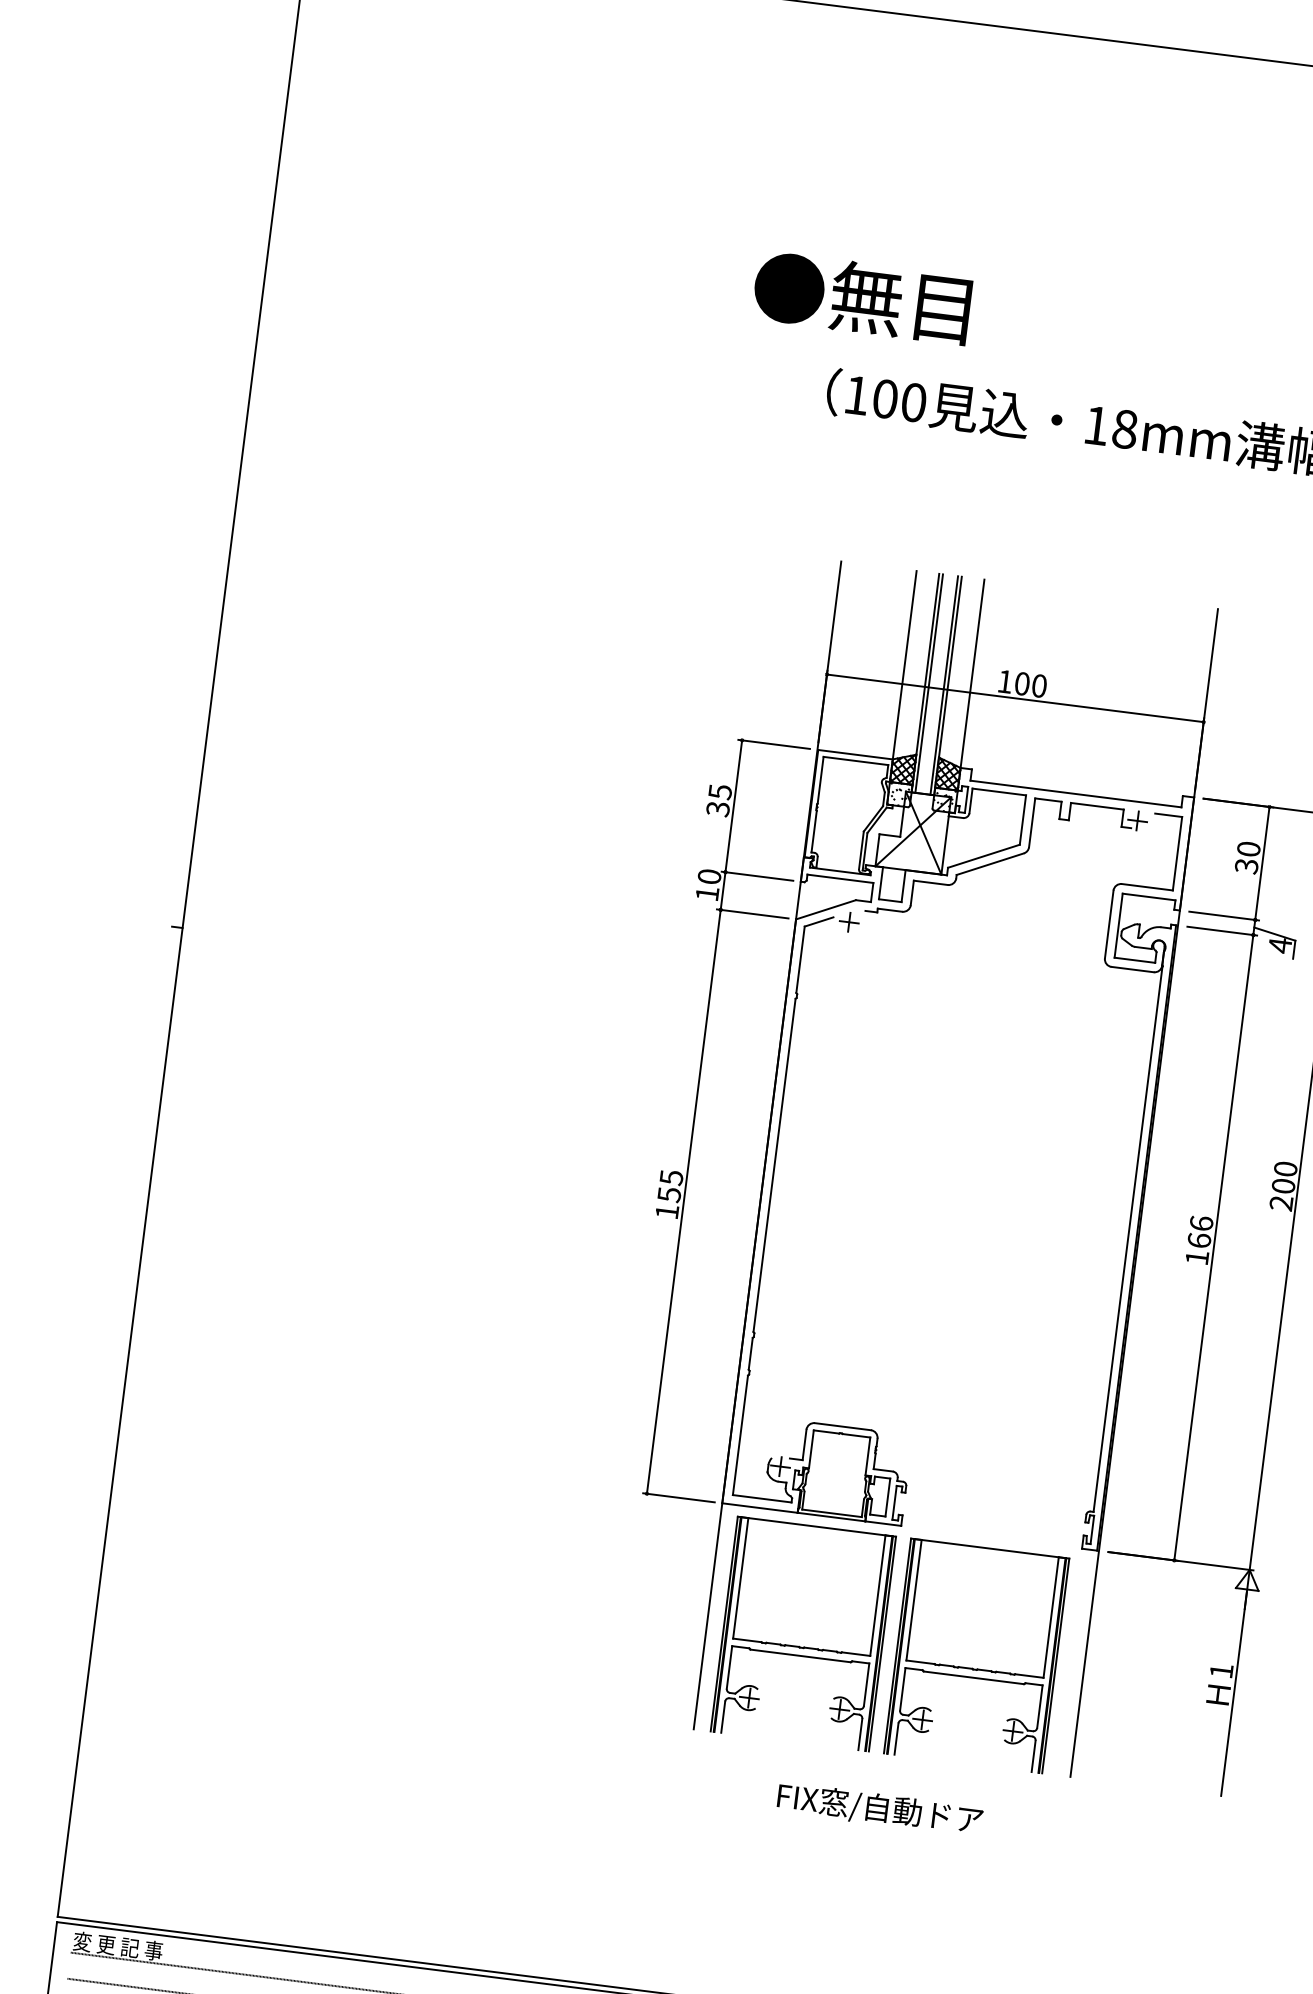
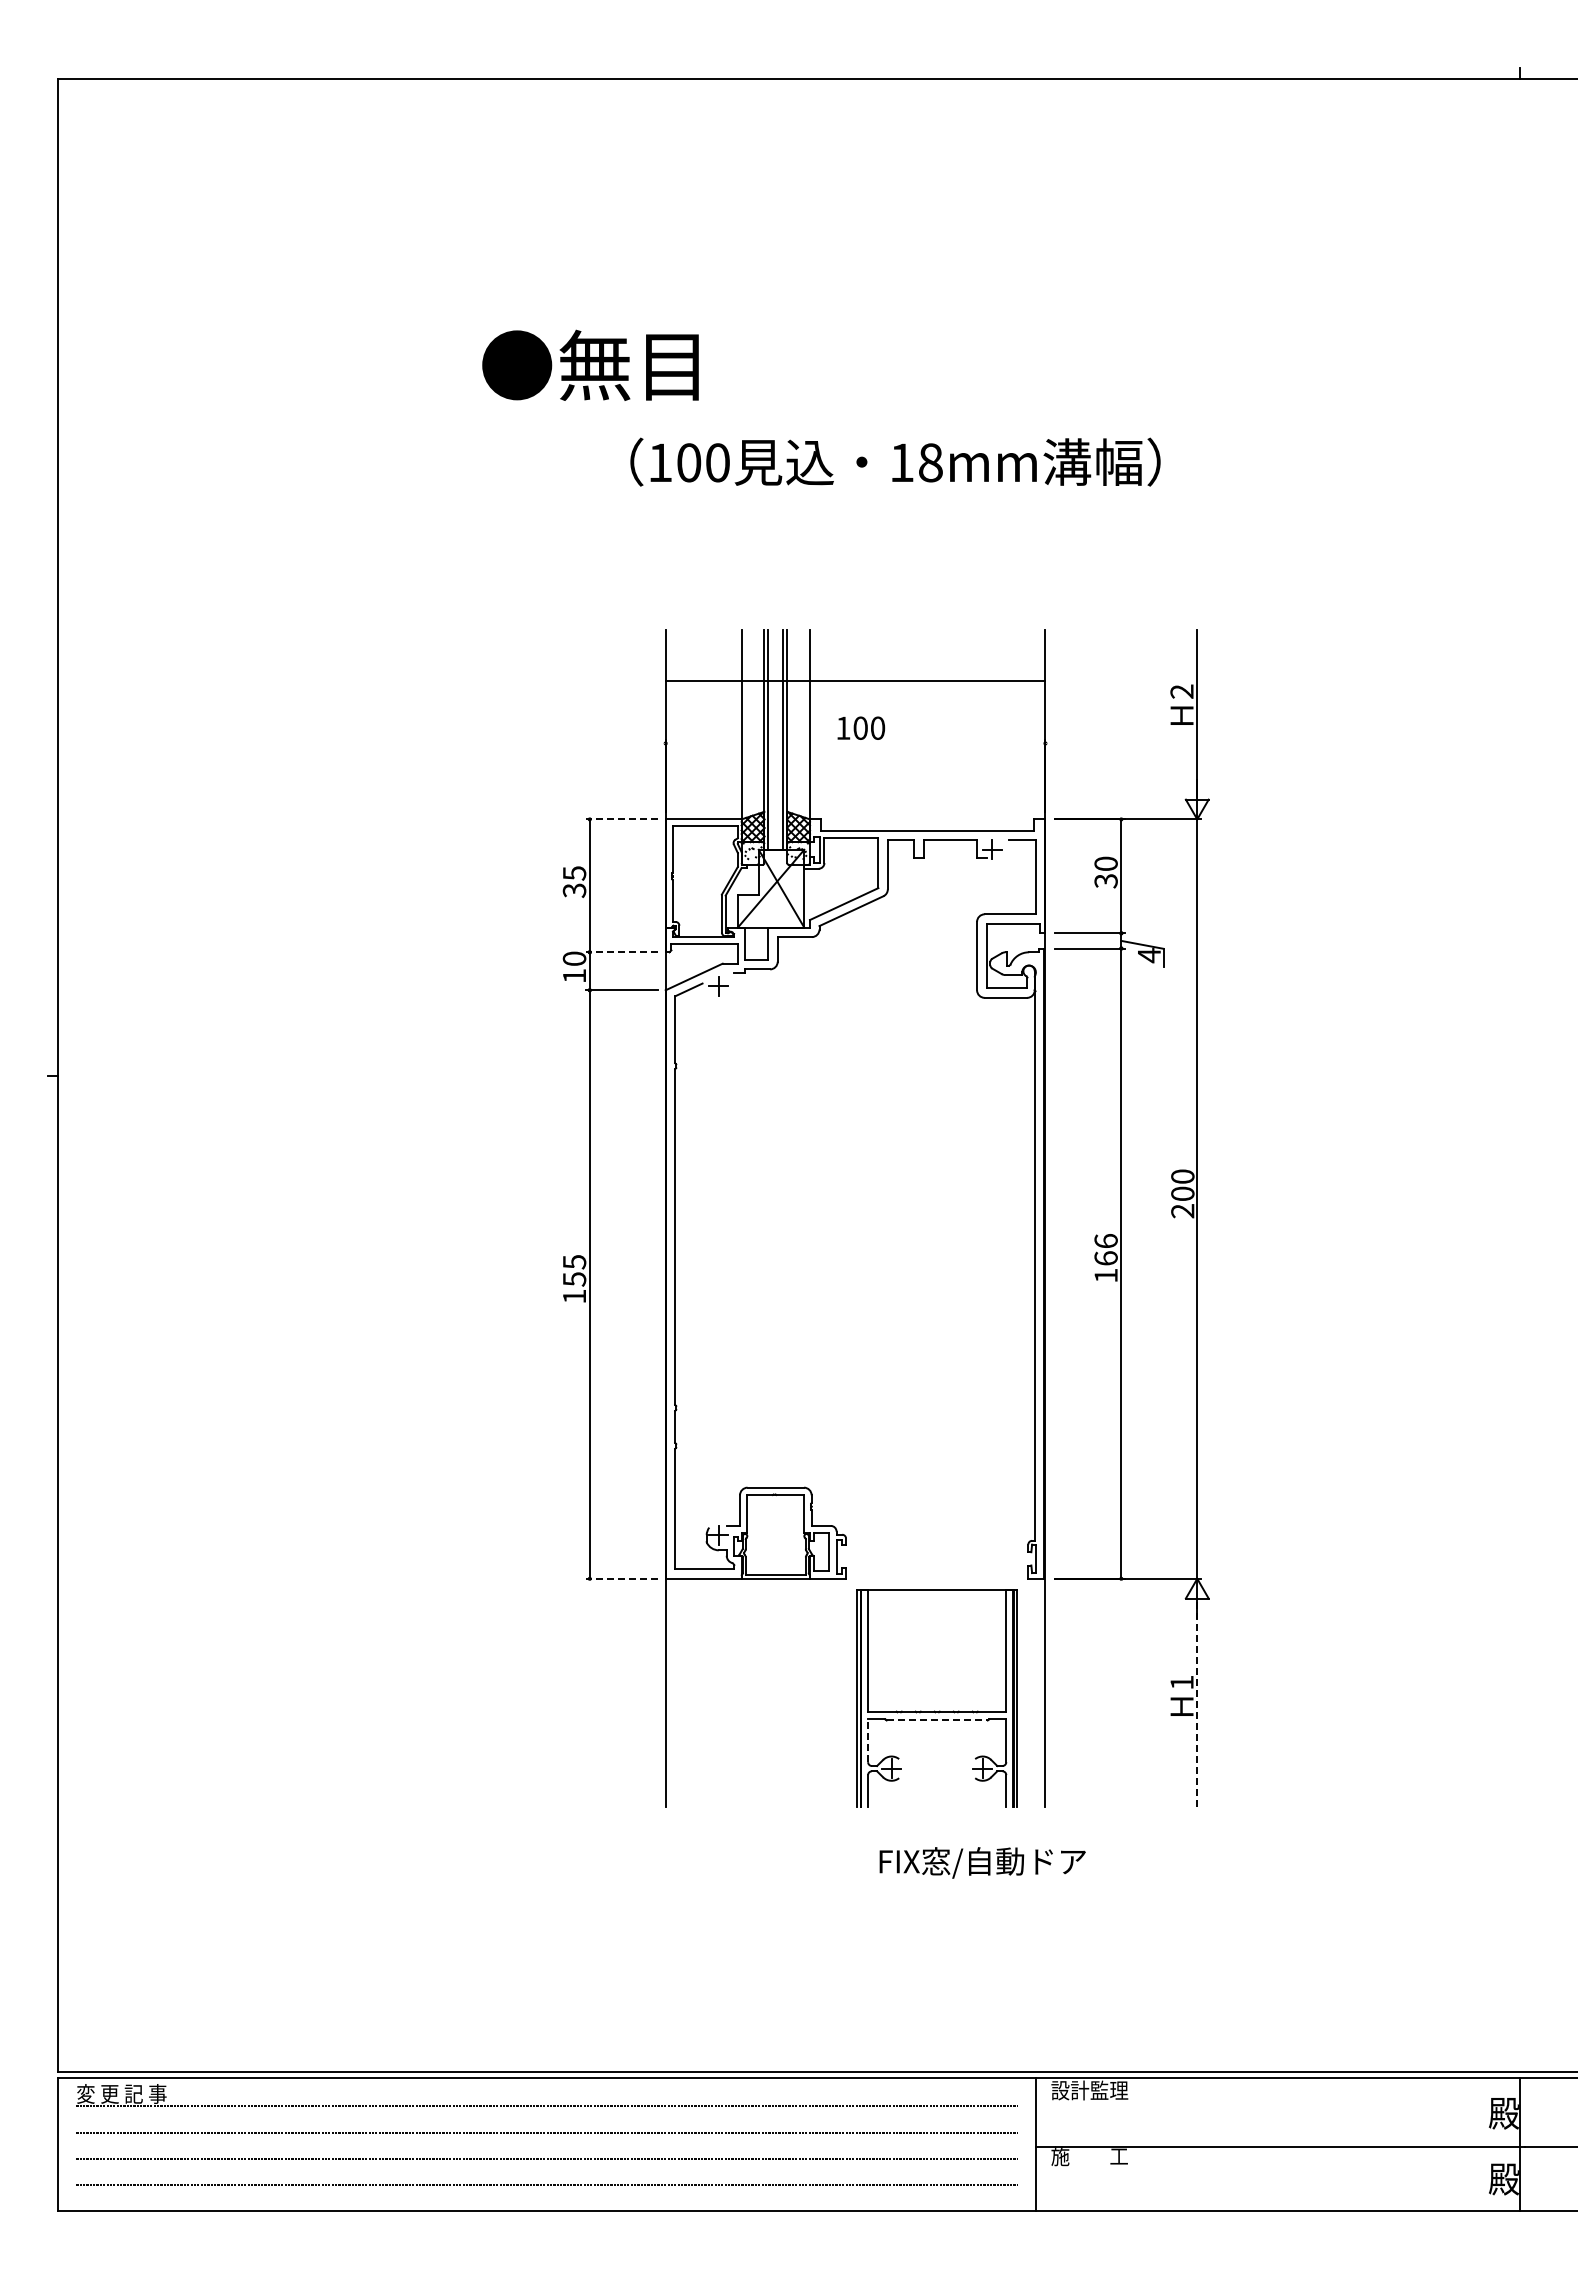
text: (862, 297) -> (590, 364), moved
line: (1015, 698) -> (855, 681), moved
line: (773, 744) -> (621, 819), solid -> dashed
line: (756, 876) -> (621, 952), solid -> dashed
line: (678, 1497) -> (621, 1578), solid -> dashed
part: (803, 1634) -> (762, 1698), removed
line: (974, 1677) -> (937, 1720), solid -> dashed
line: (903, 1689) -> (868, 1740), solid -> dashed
line: (1234, 1694) -> (1197, 1704), solid -> dashed
text: (879, 1809) -> (982, 1862), moved

